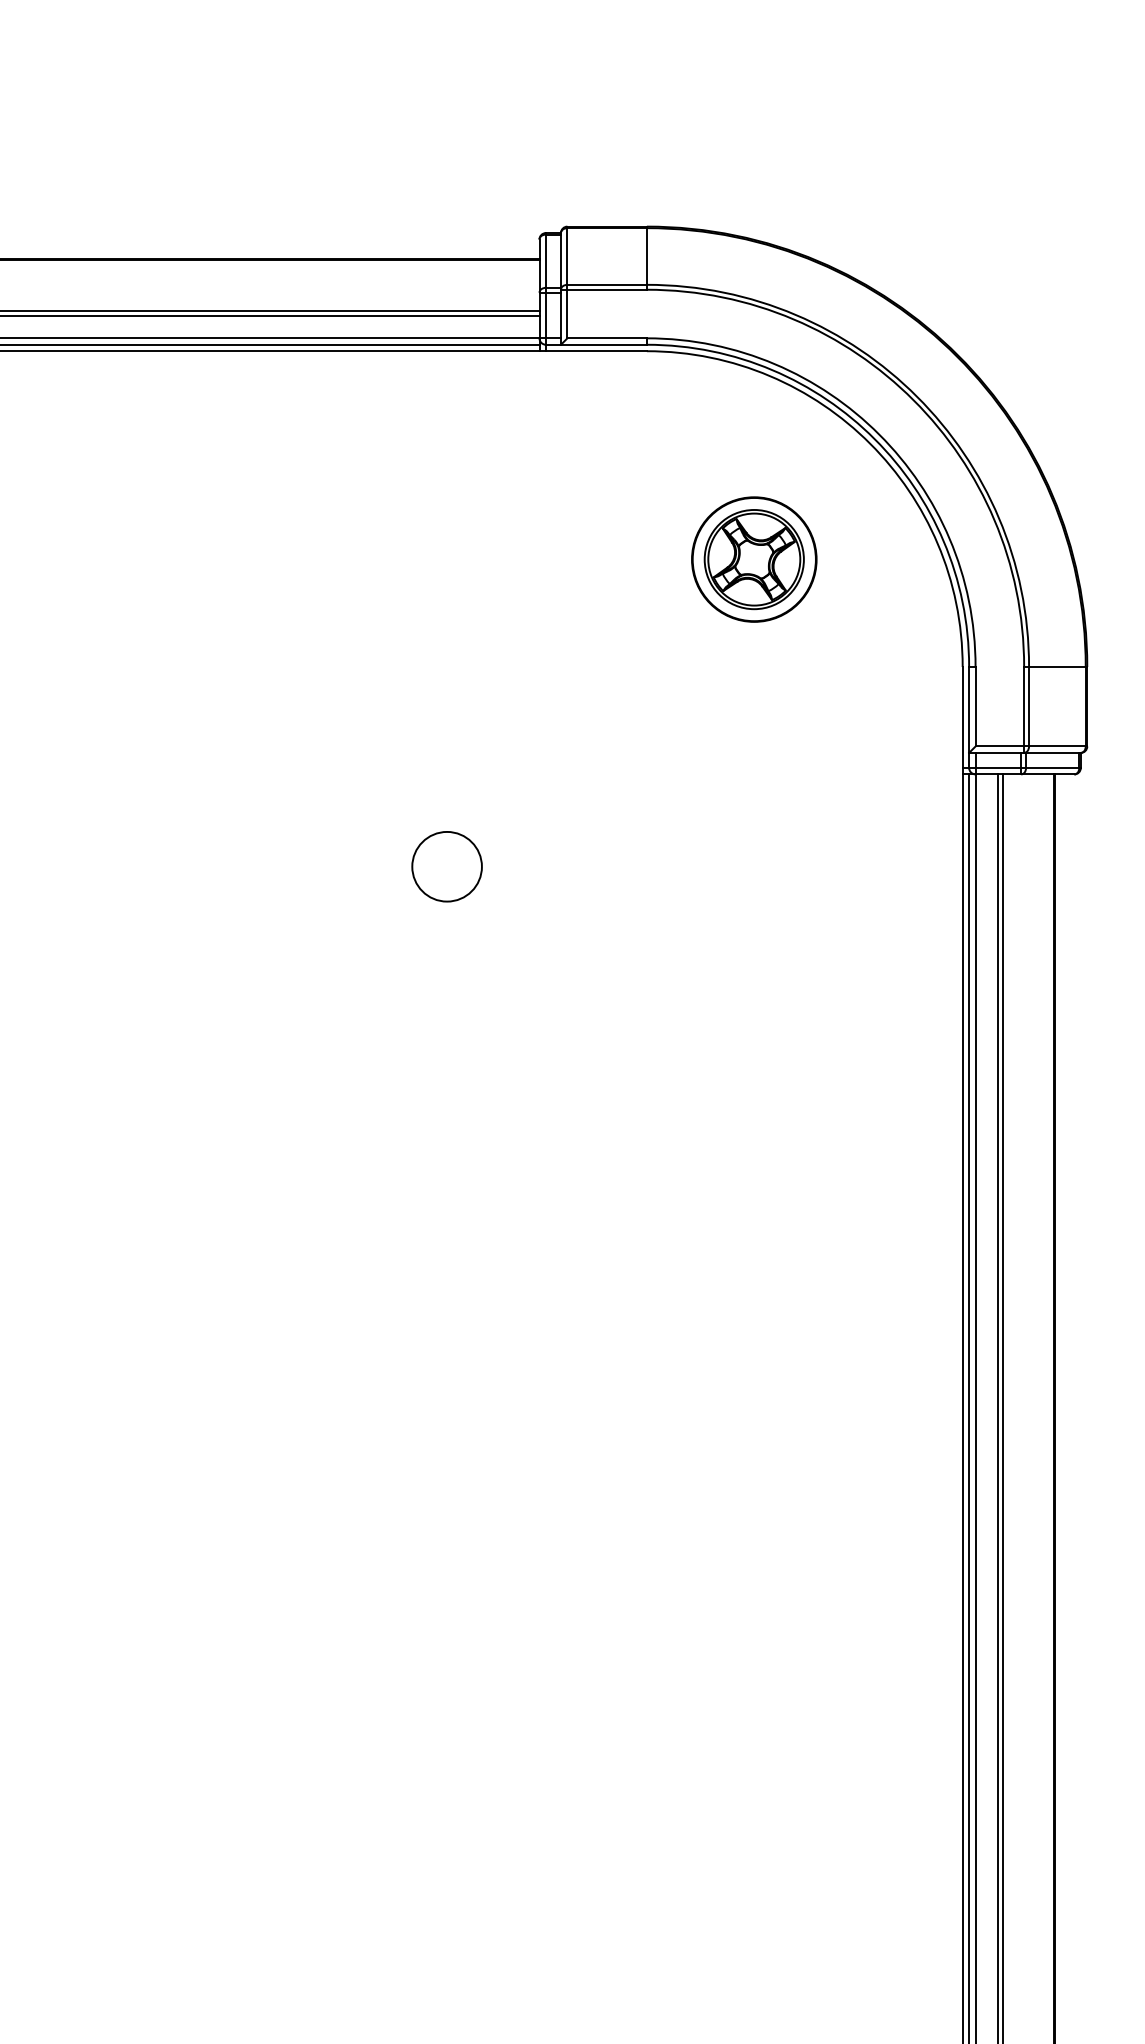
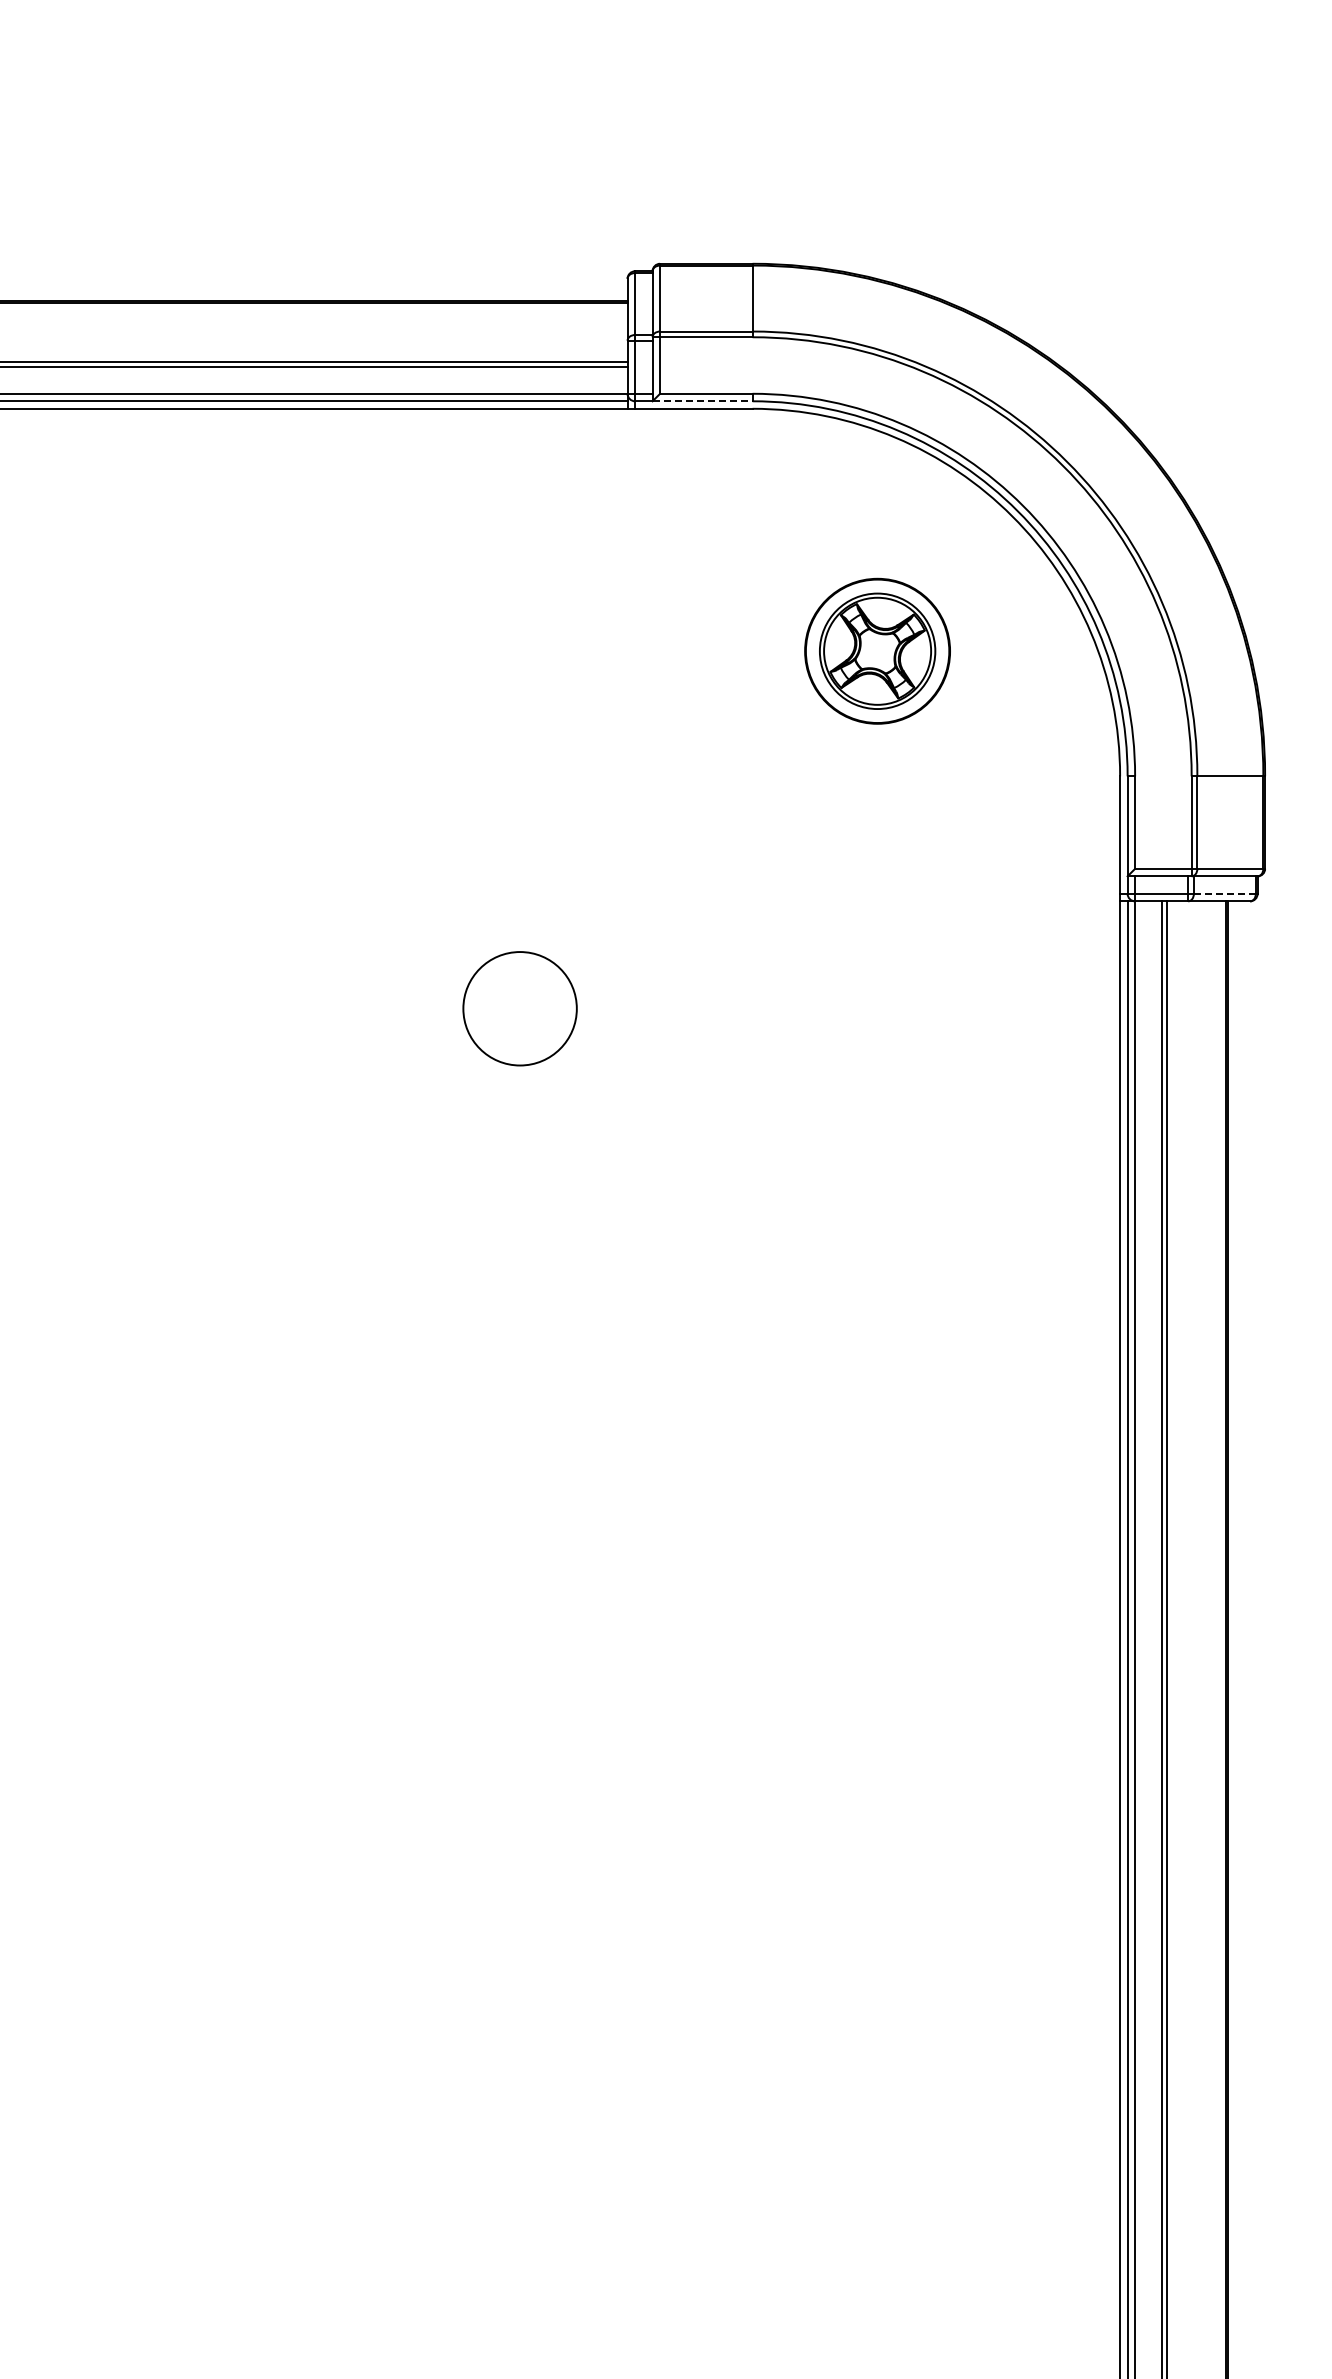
line: (604, 344) -> (703, 401), solid -> dashed
line: (1052, 767) -> (1224, 893), solid -> dashed
circle: (446, 866) -> (519, 1008), size x1.4

